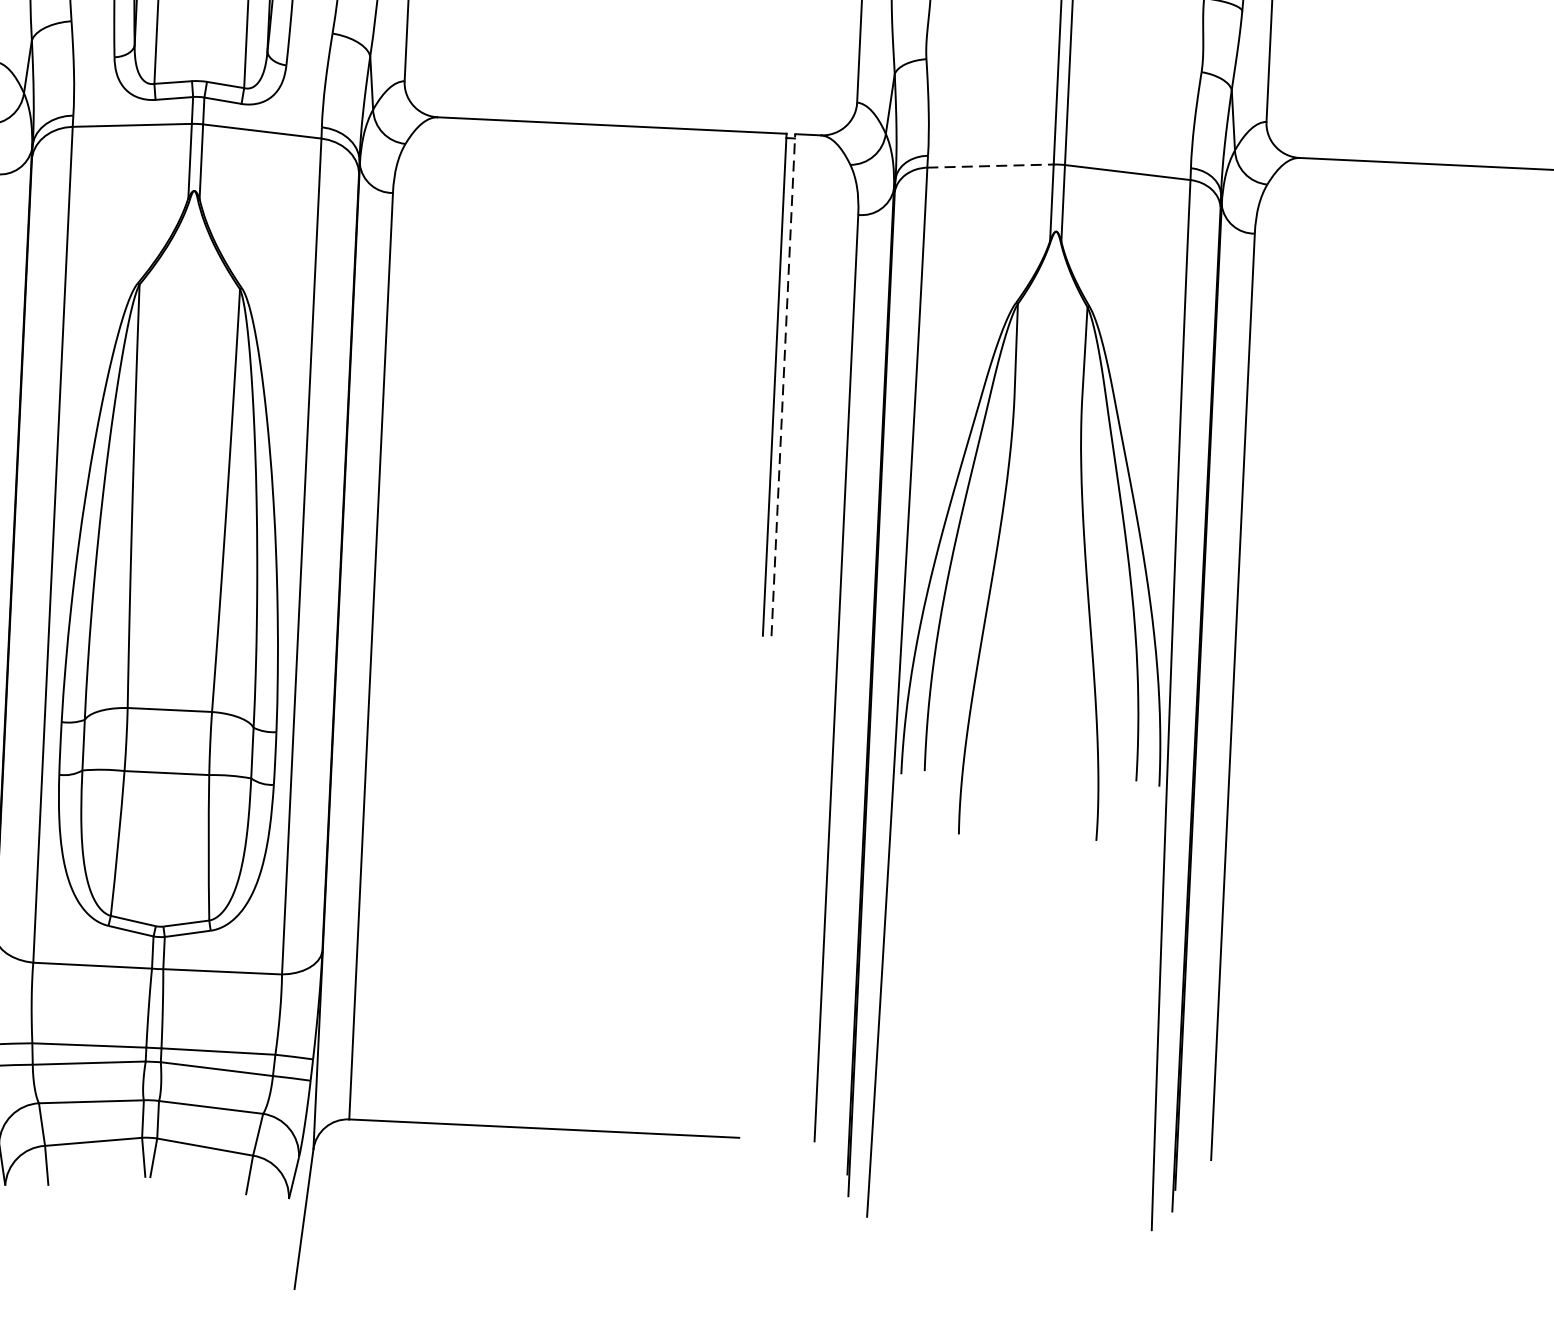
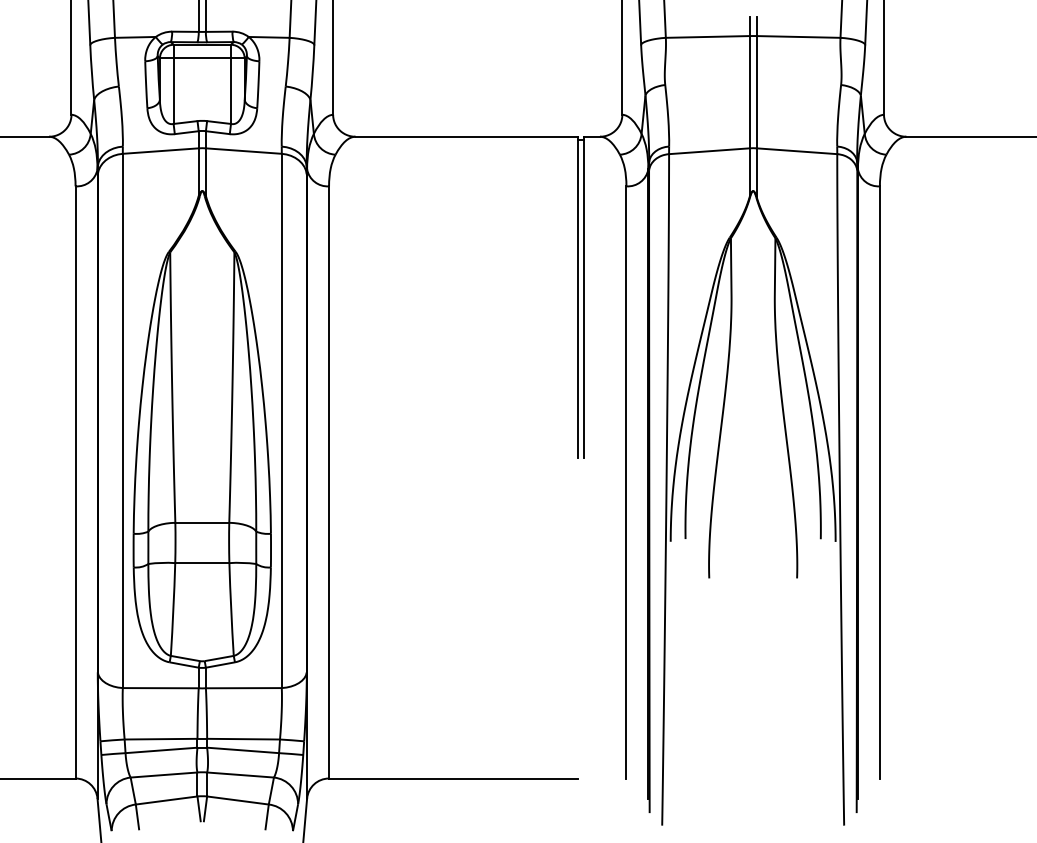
line: (990, 166) -> (709, 151), dashed -> solid
line: (782, 384) -> (583, 296), dashed -> solid

